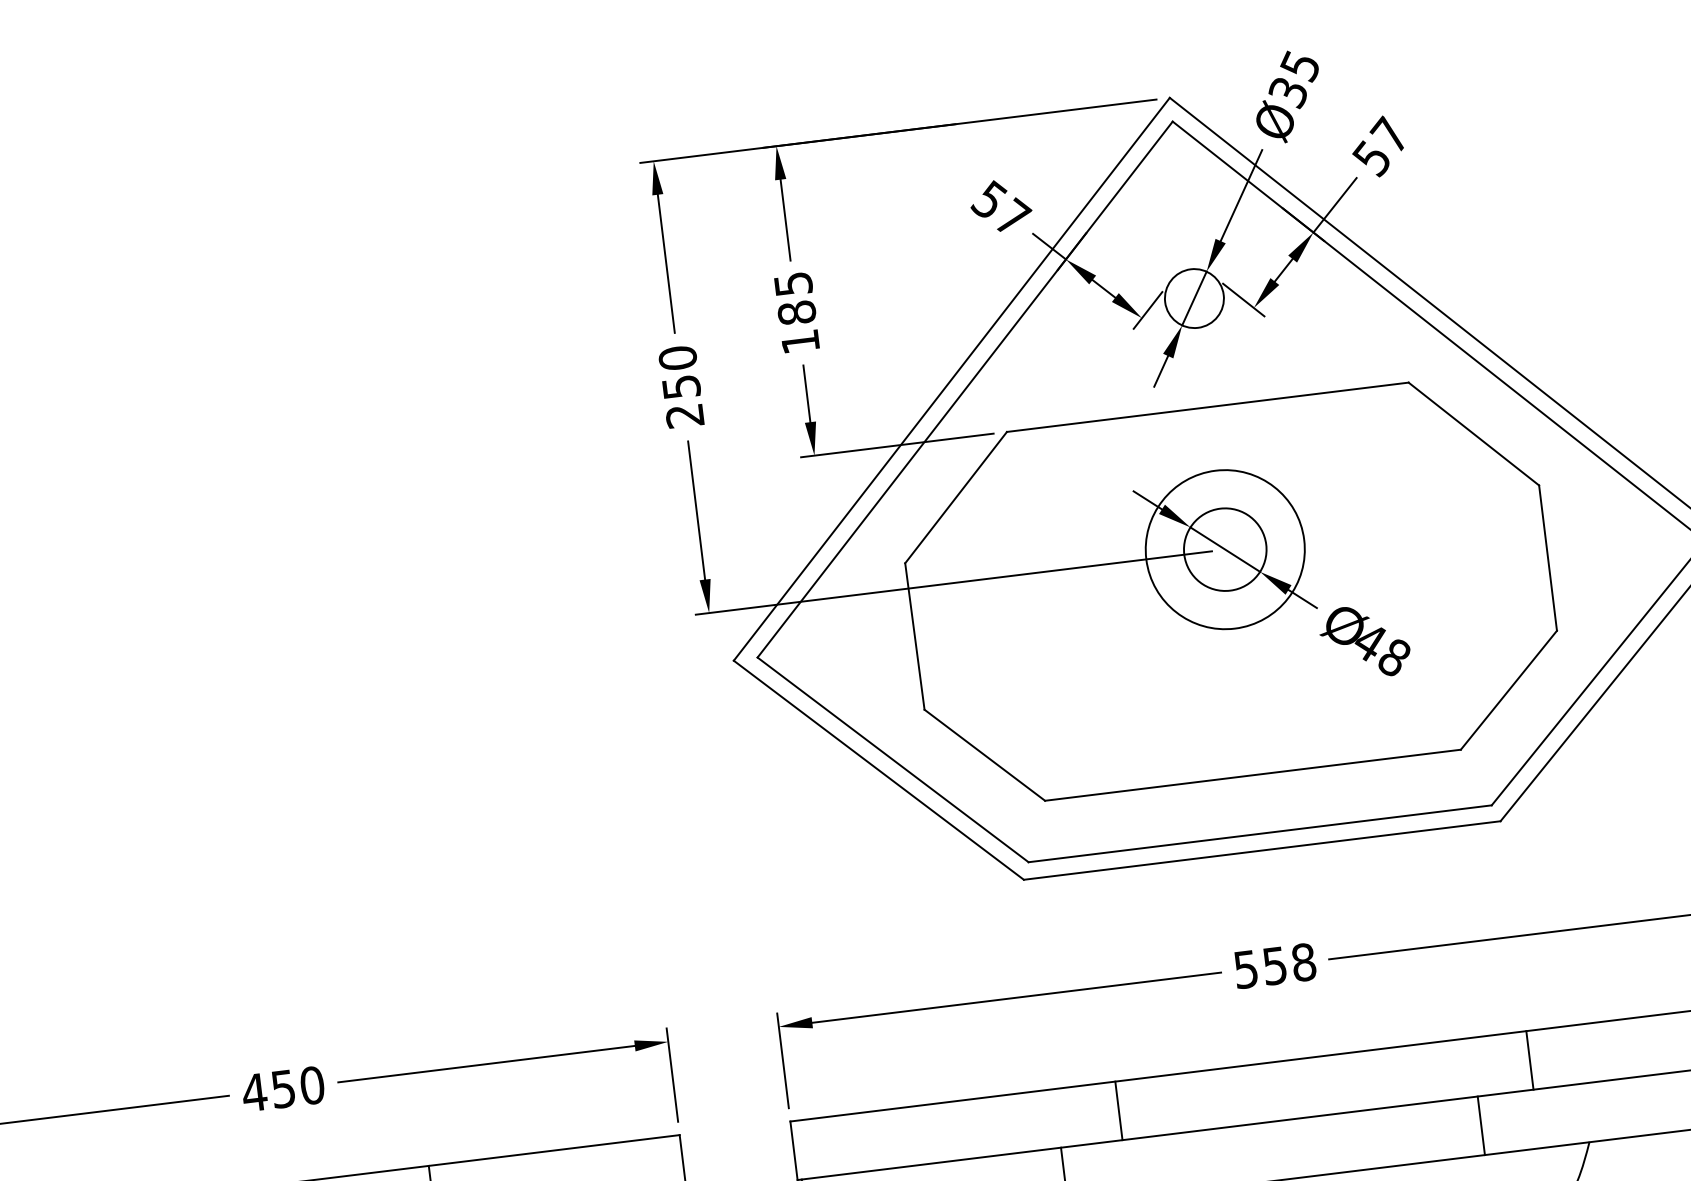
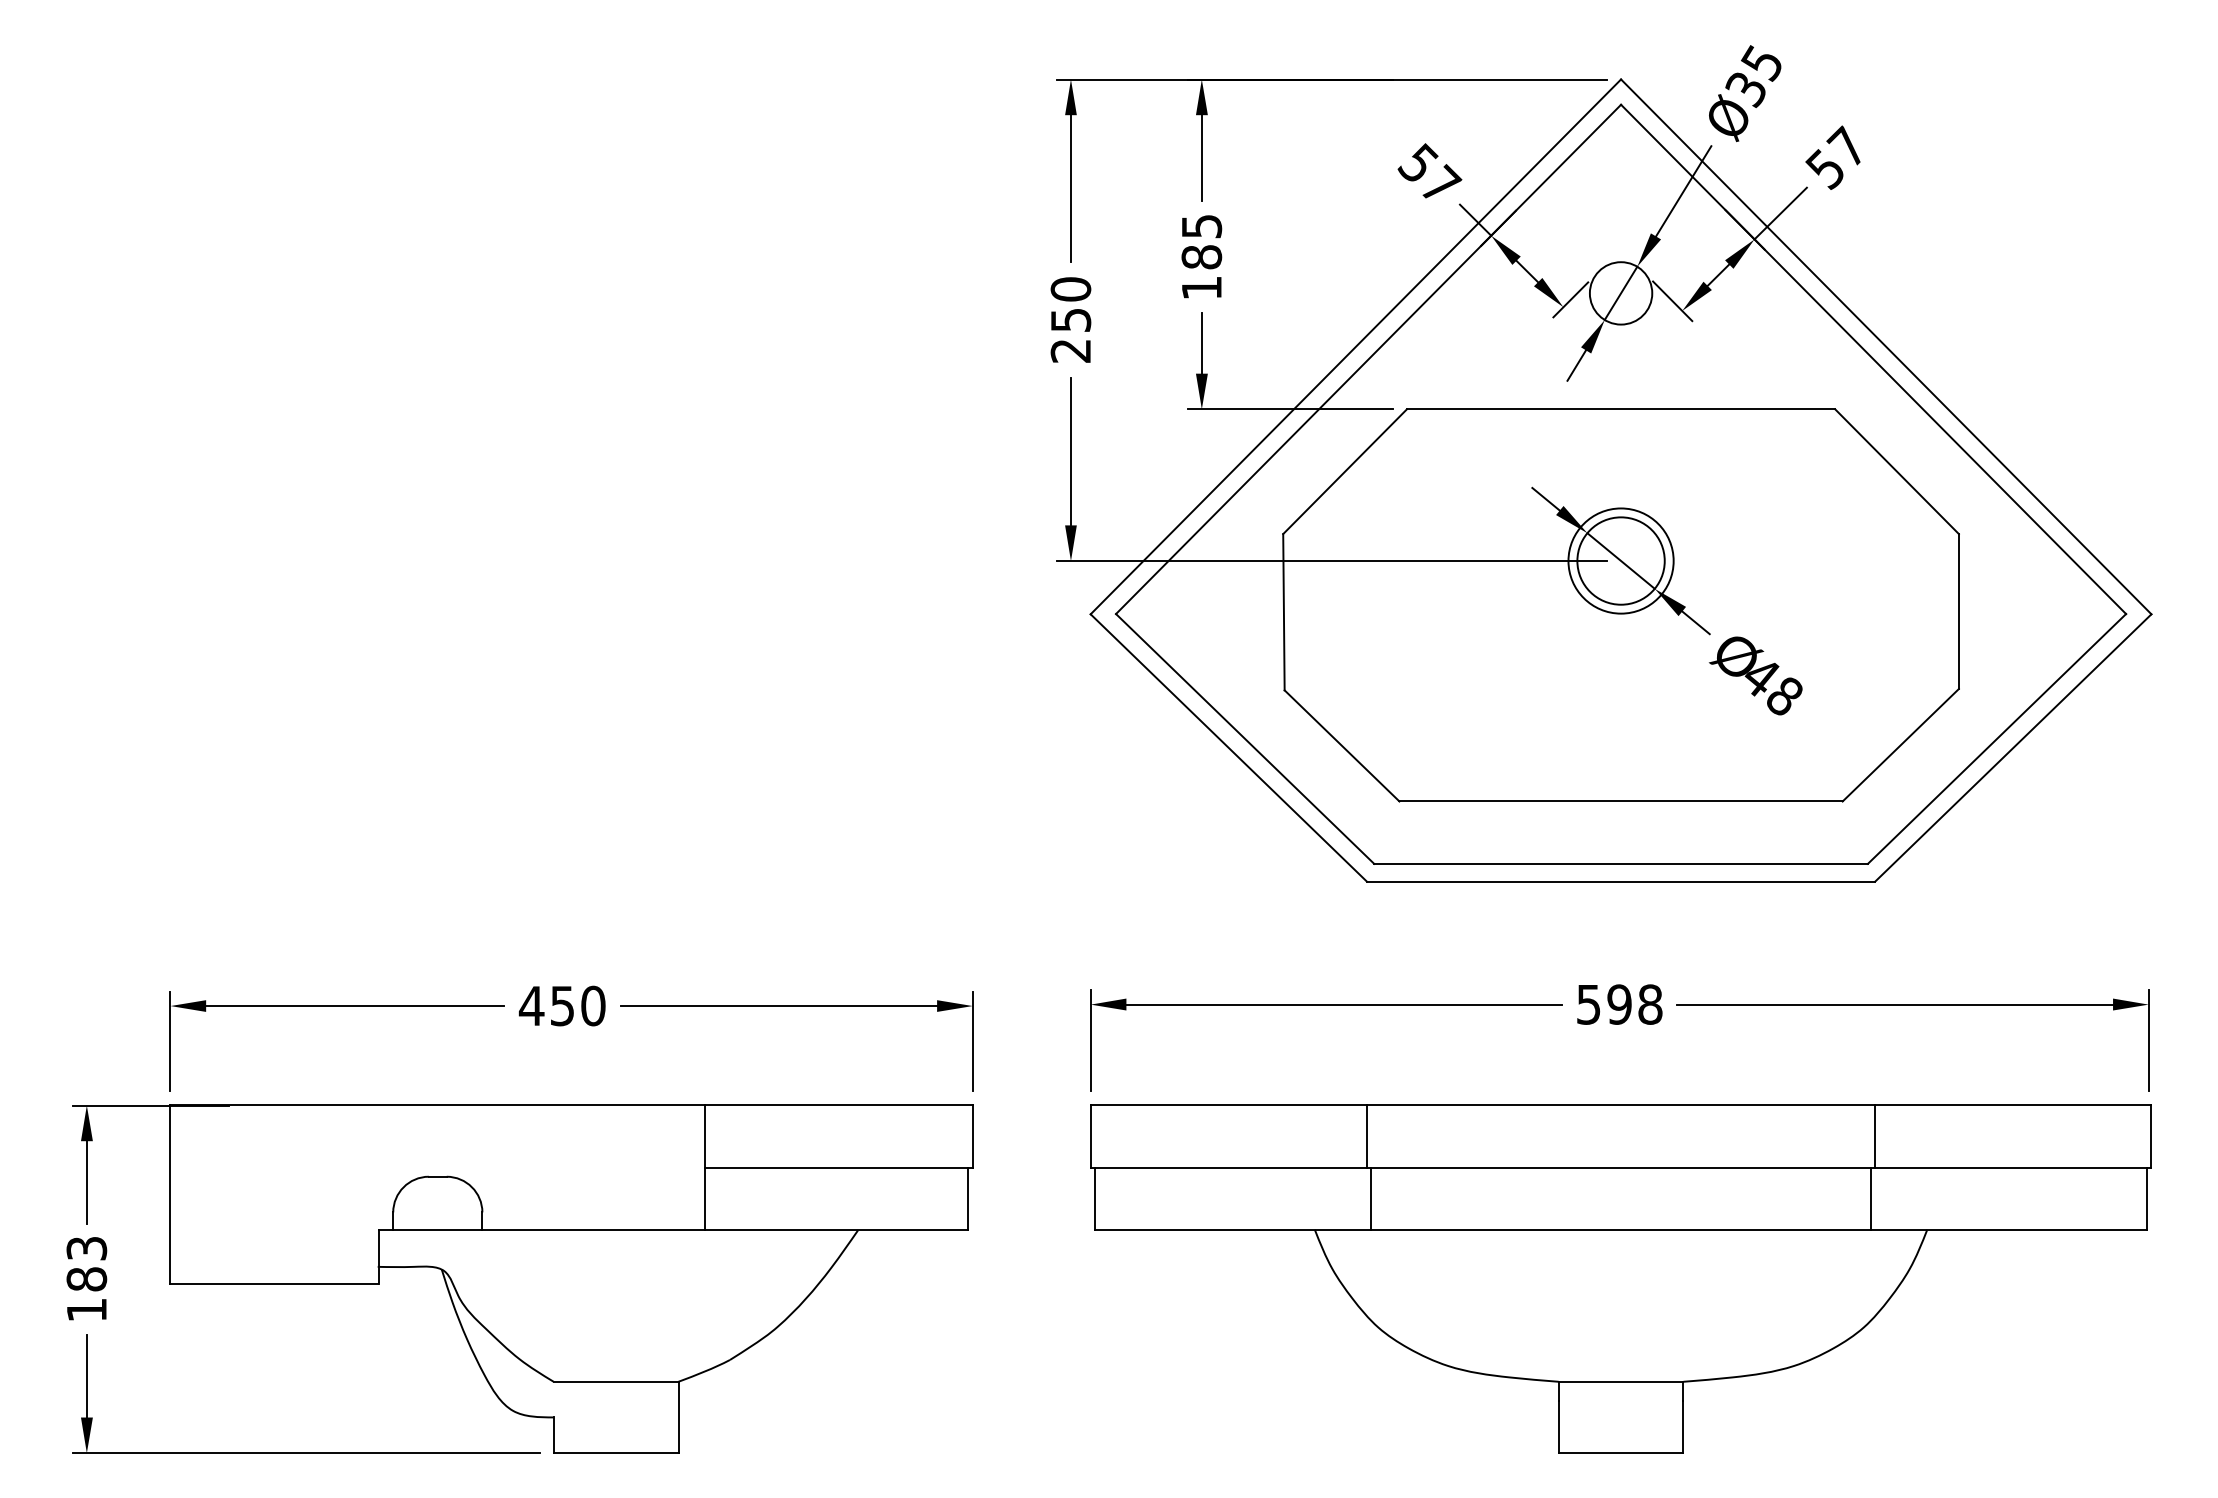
circle: (1224, 549) -> (1620, 560), size x0.62
text: (1274, 965) -> (1619, 1004), 558 -> 598
line: (1119, 1110) -> (1367, 1136), moved
line: (1481, 1125) -> (1870, 1198), moved

